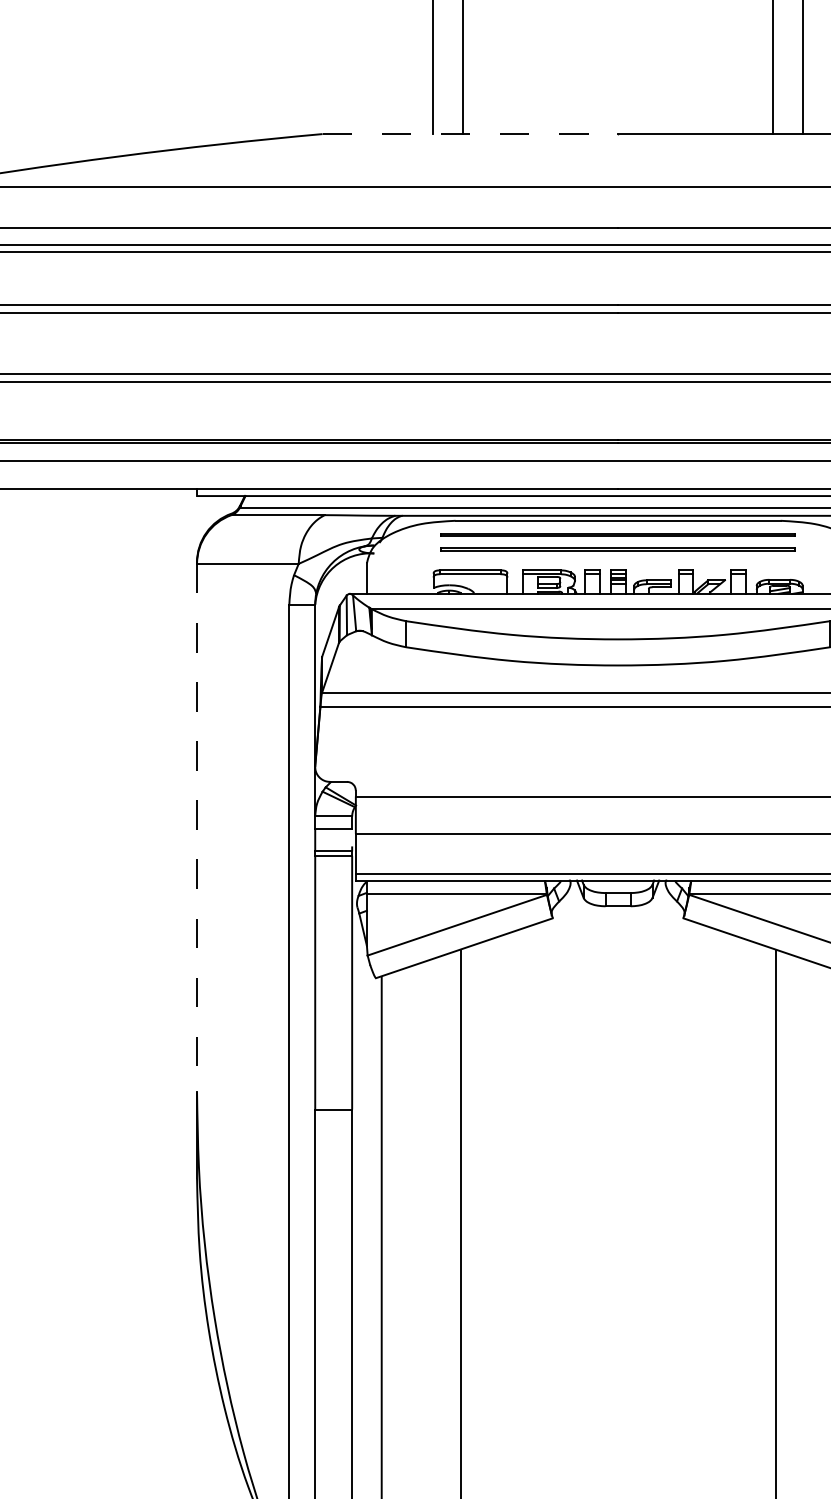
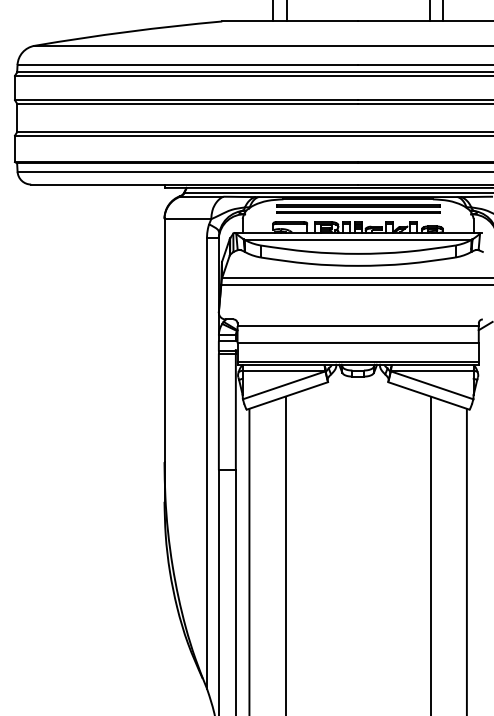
line: (470, 134) -> (290, 21), dashed -> solid
line: (197, 829) -> (164, 341), dashed -> solid

